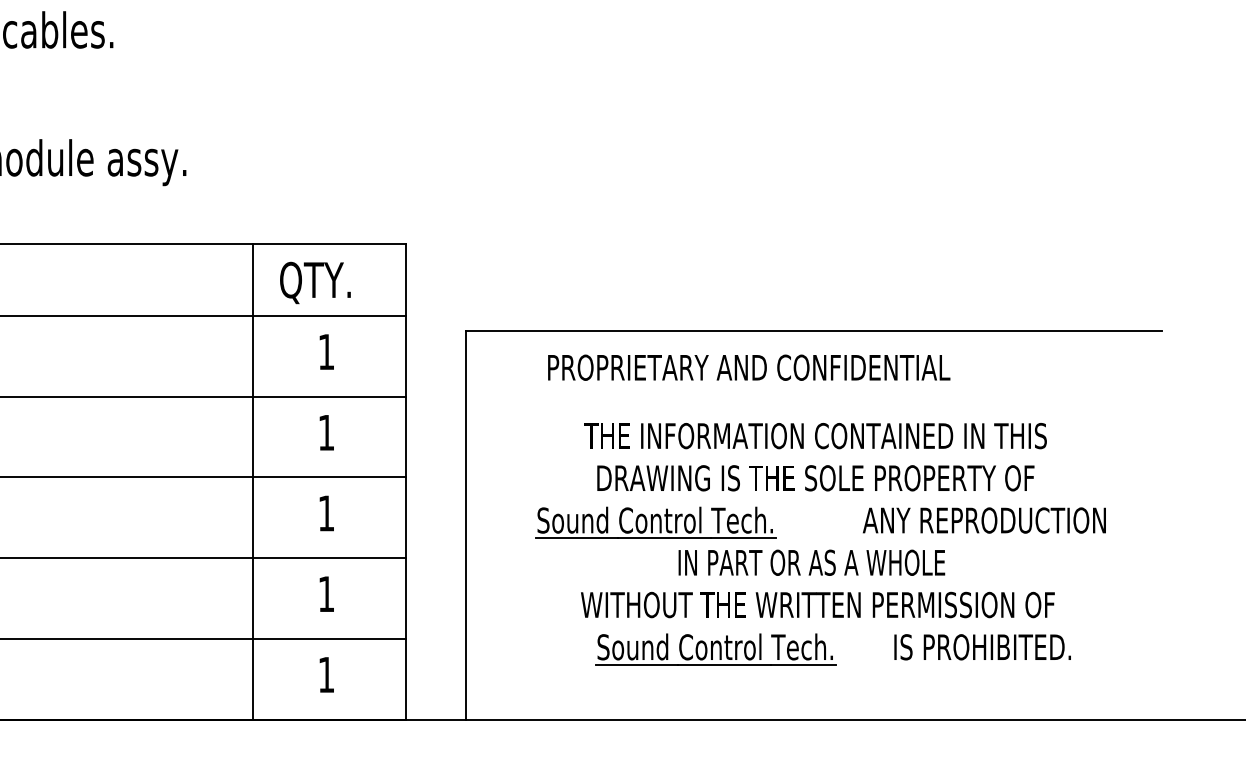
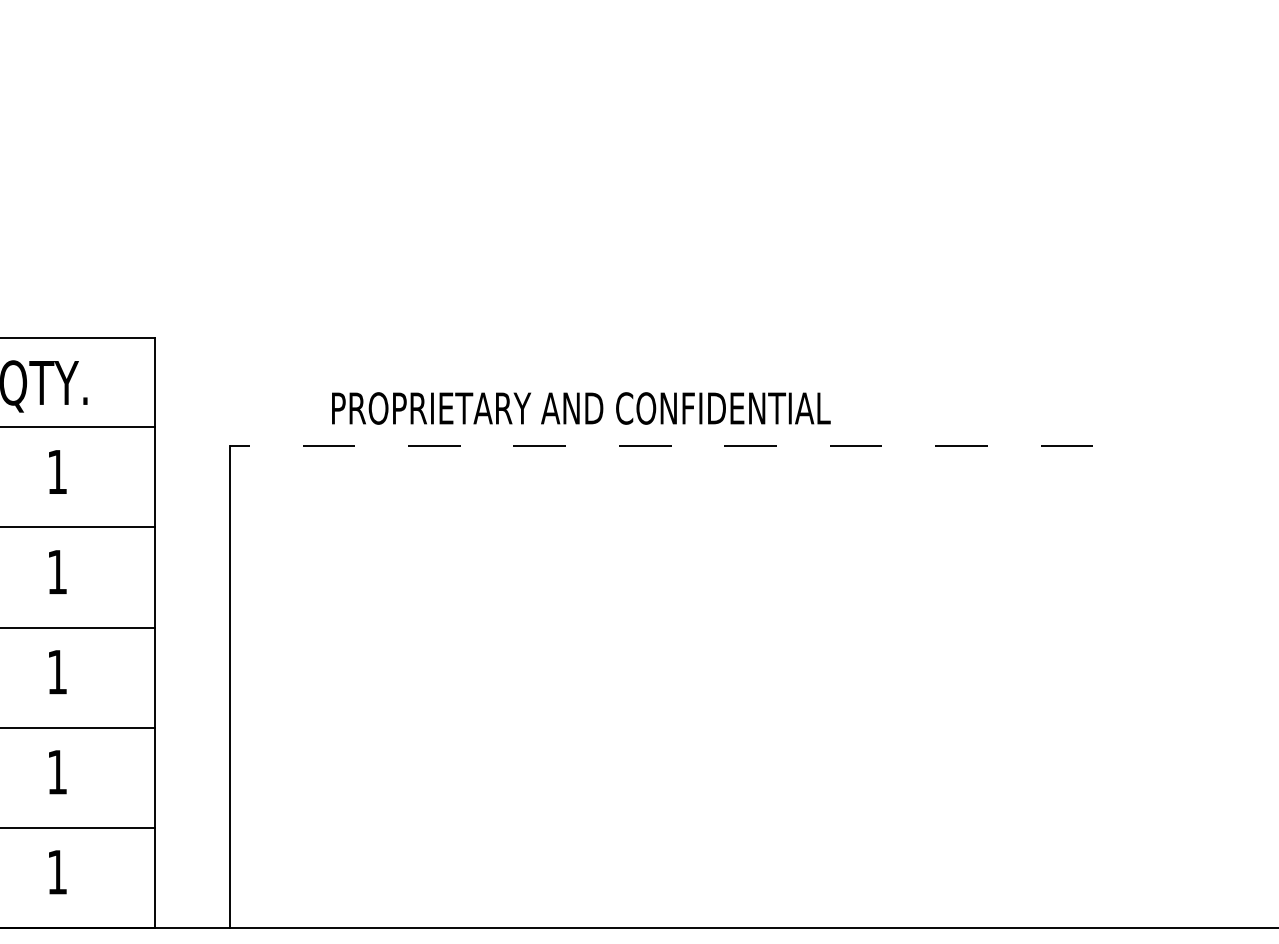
line: (813, 330) -> (661, 445), solid -> dashed
text: (749, 367) -> (581, 408), moved
part: (817, 550) -> (666, 718), removed

